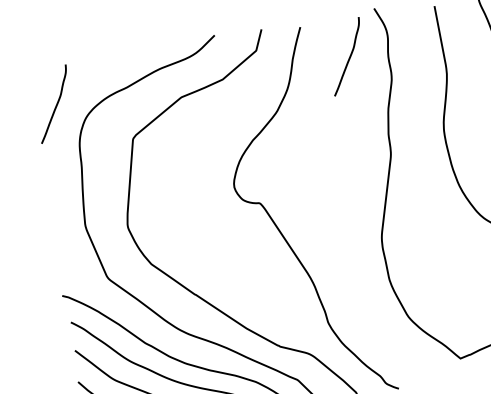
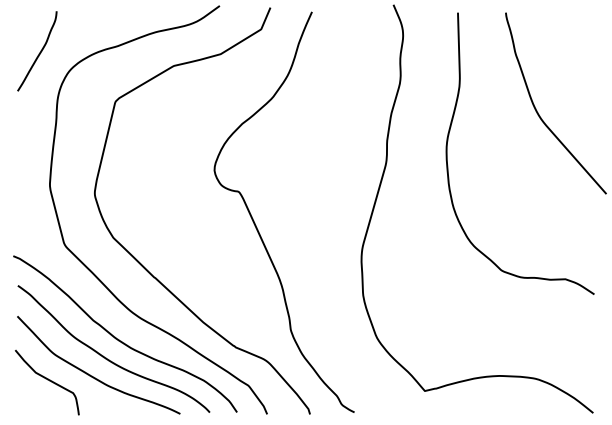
curve: (349, 57) -> (358, 52), removed

